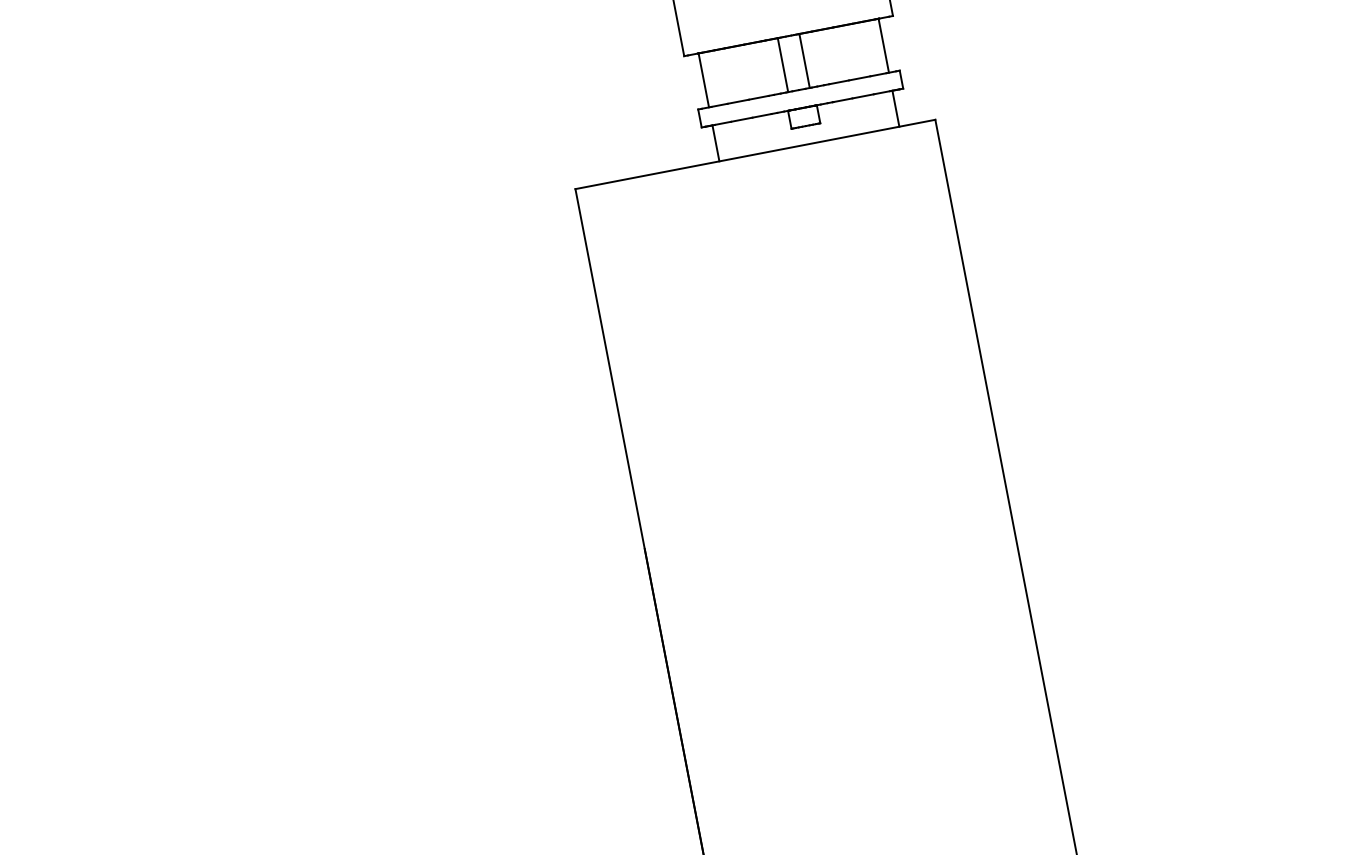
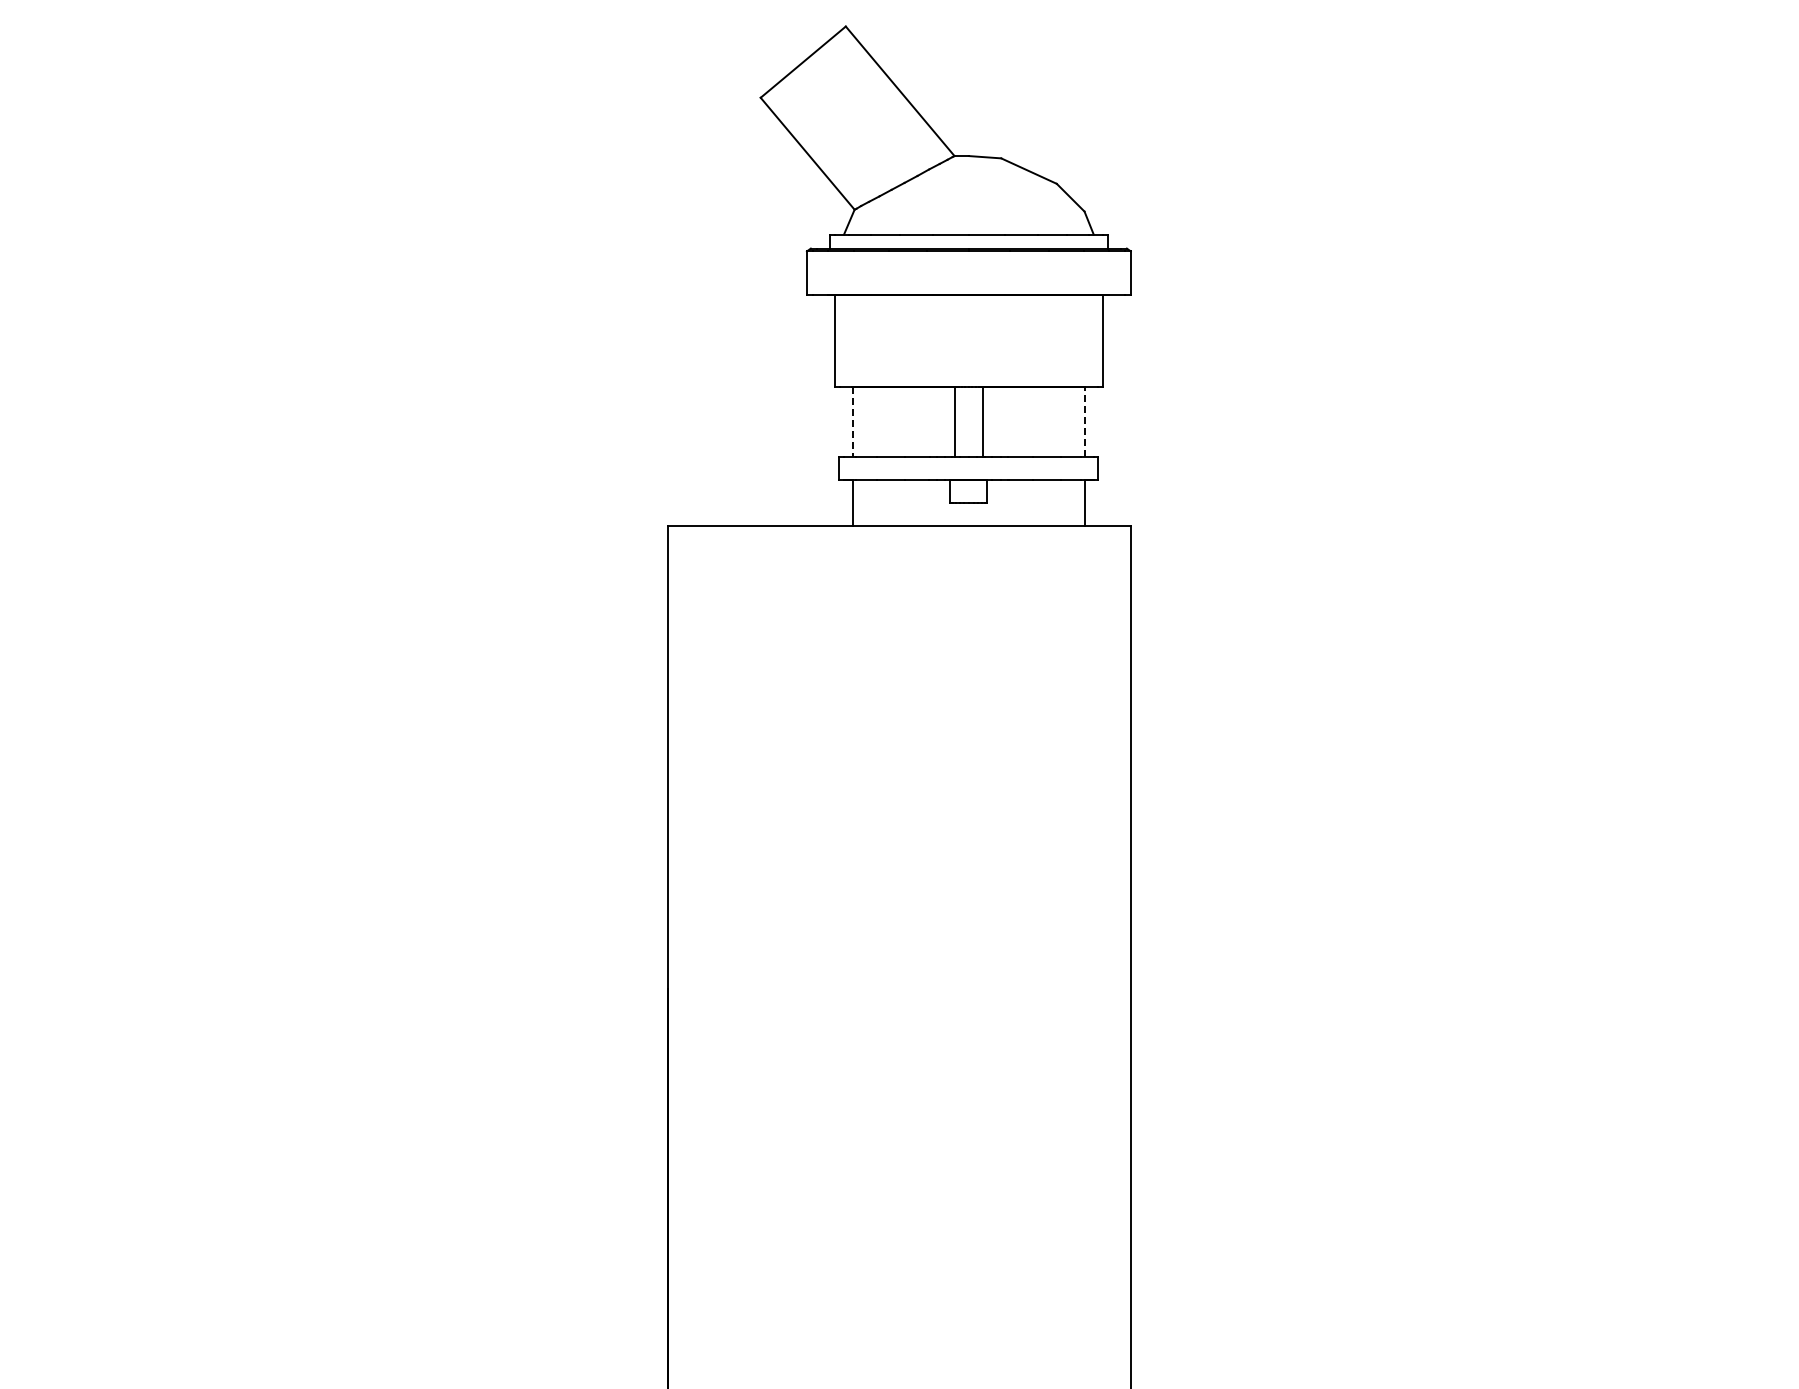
line: (883, 46) -> (1084, 422), solid -> dashed
line: (704, 80) -> (853, 422), solid -> dashed

